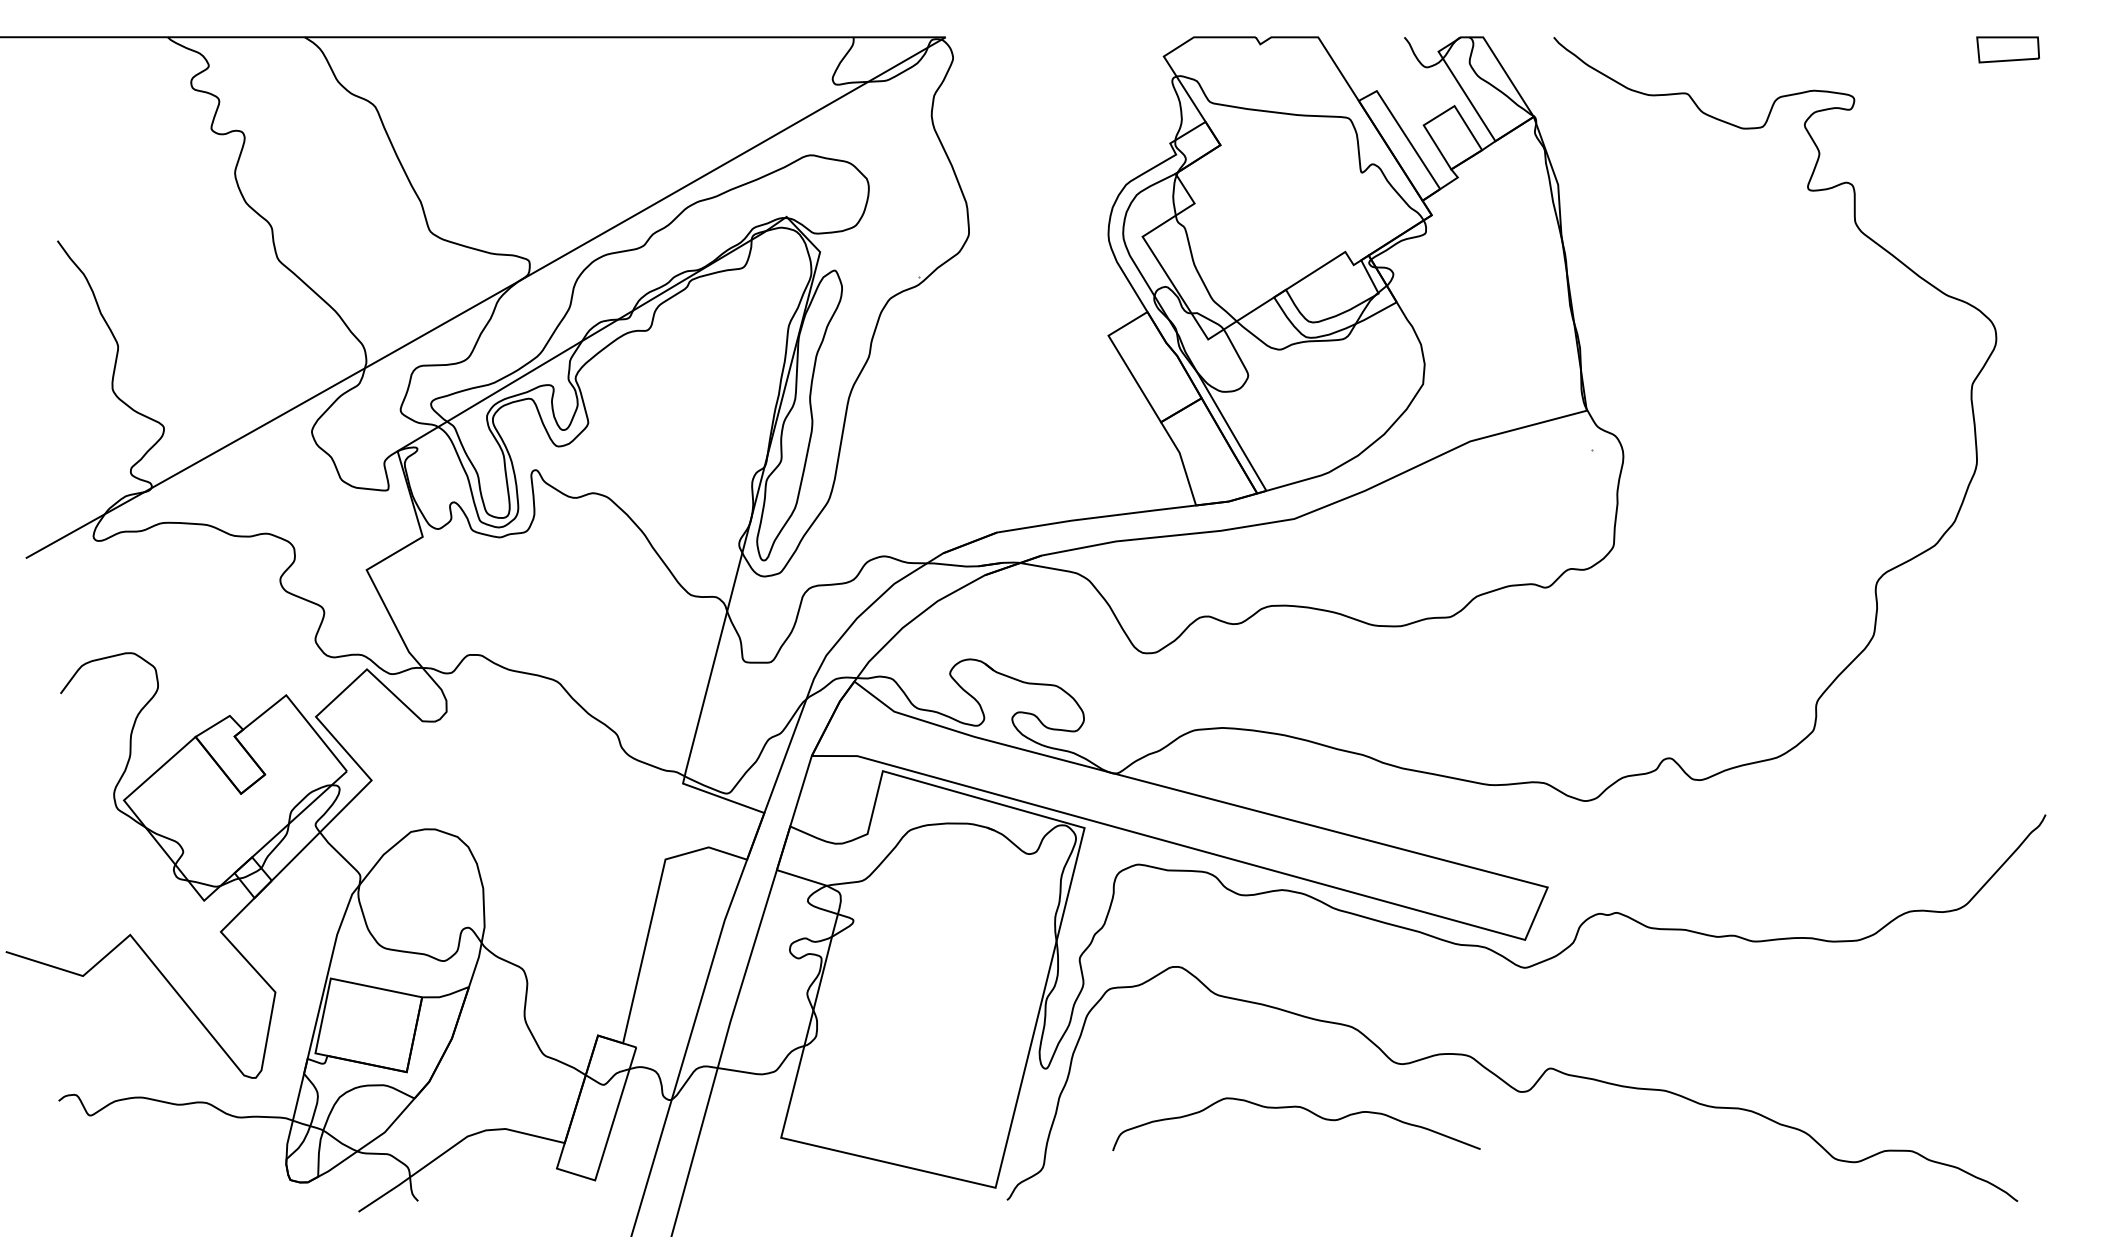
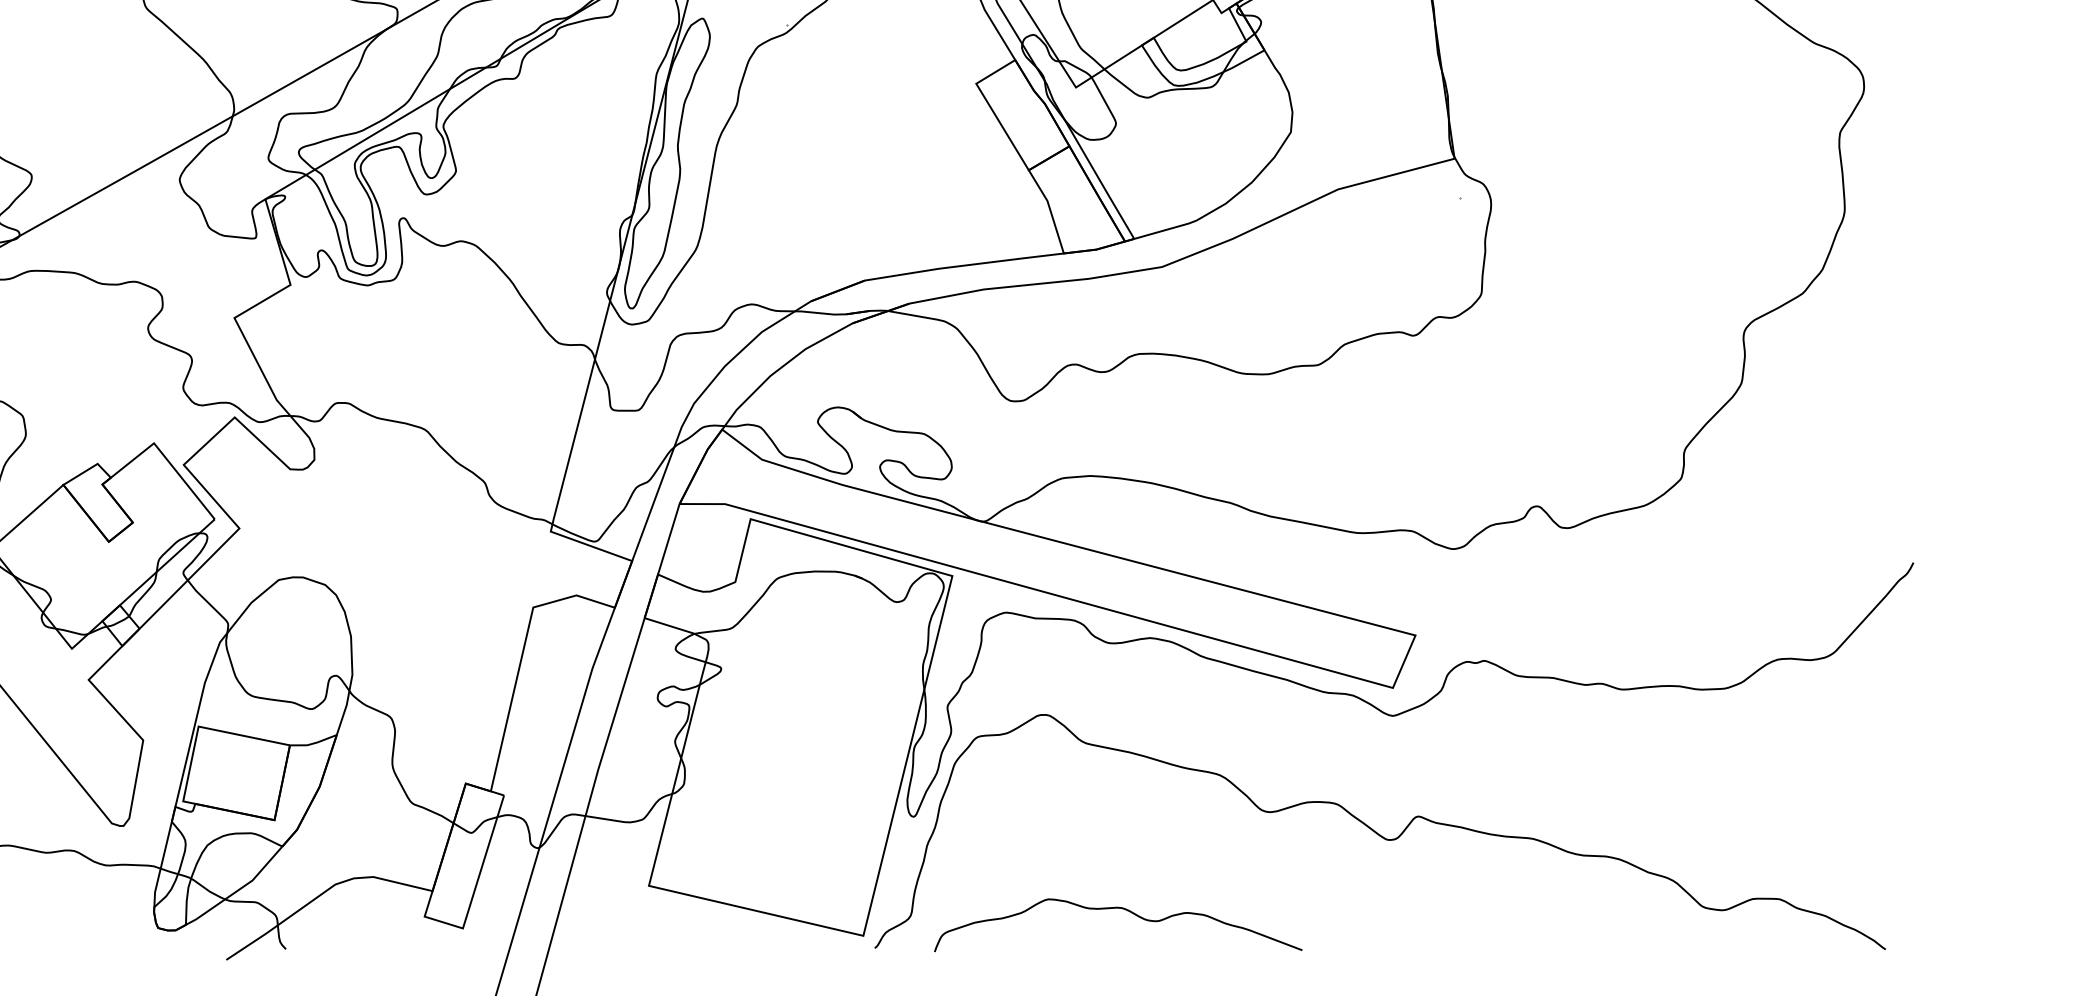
curve: (1300, 1108) -> (1122, 909), moved

